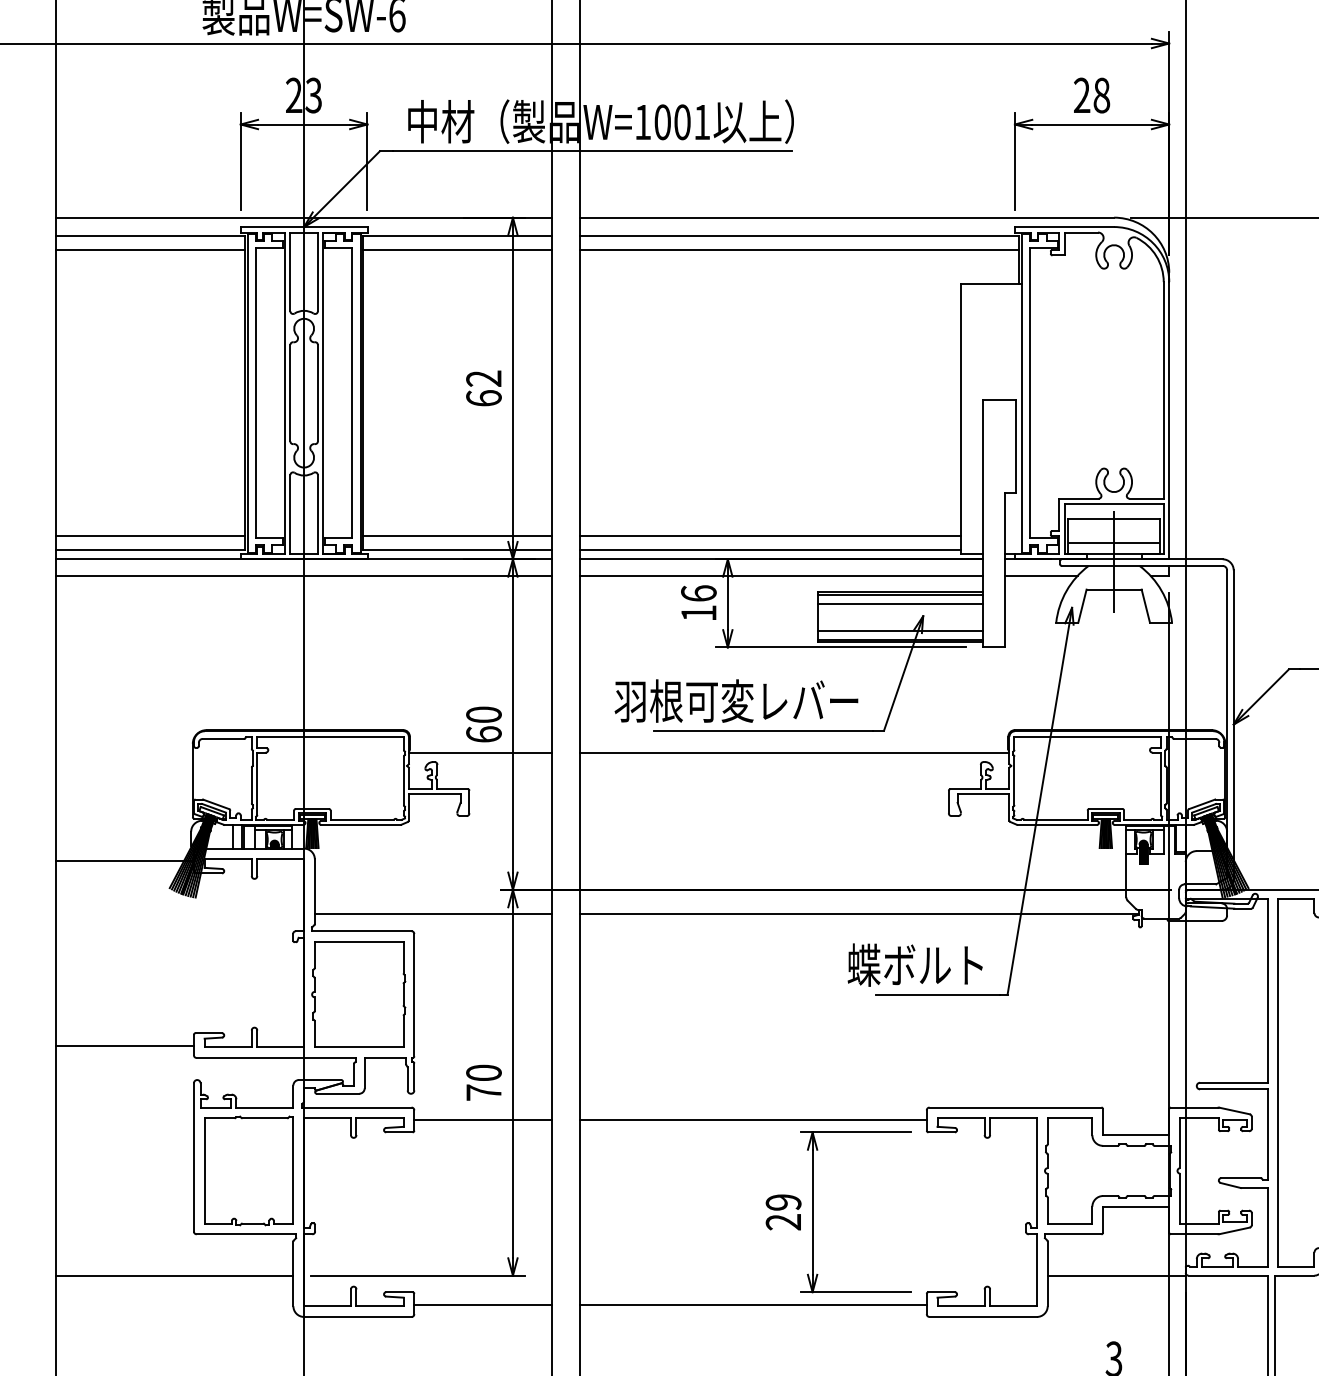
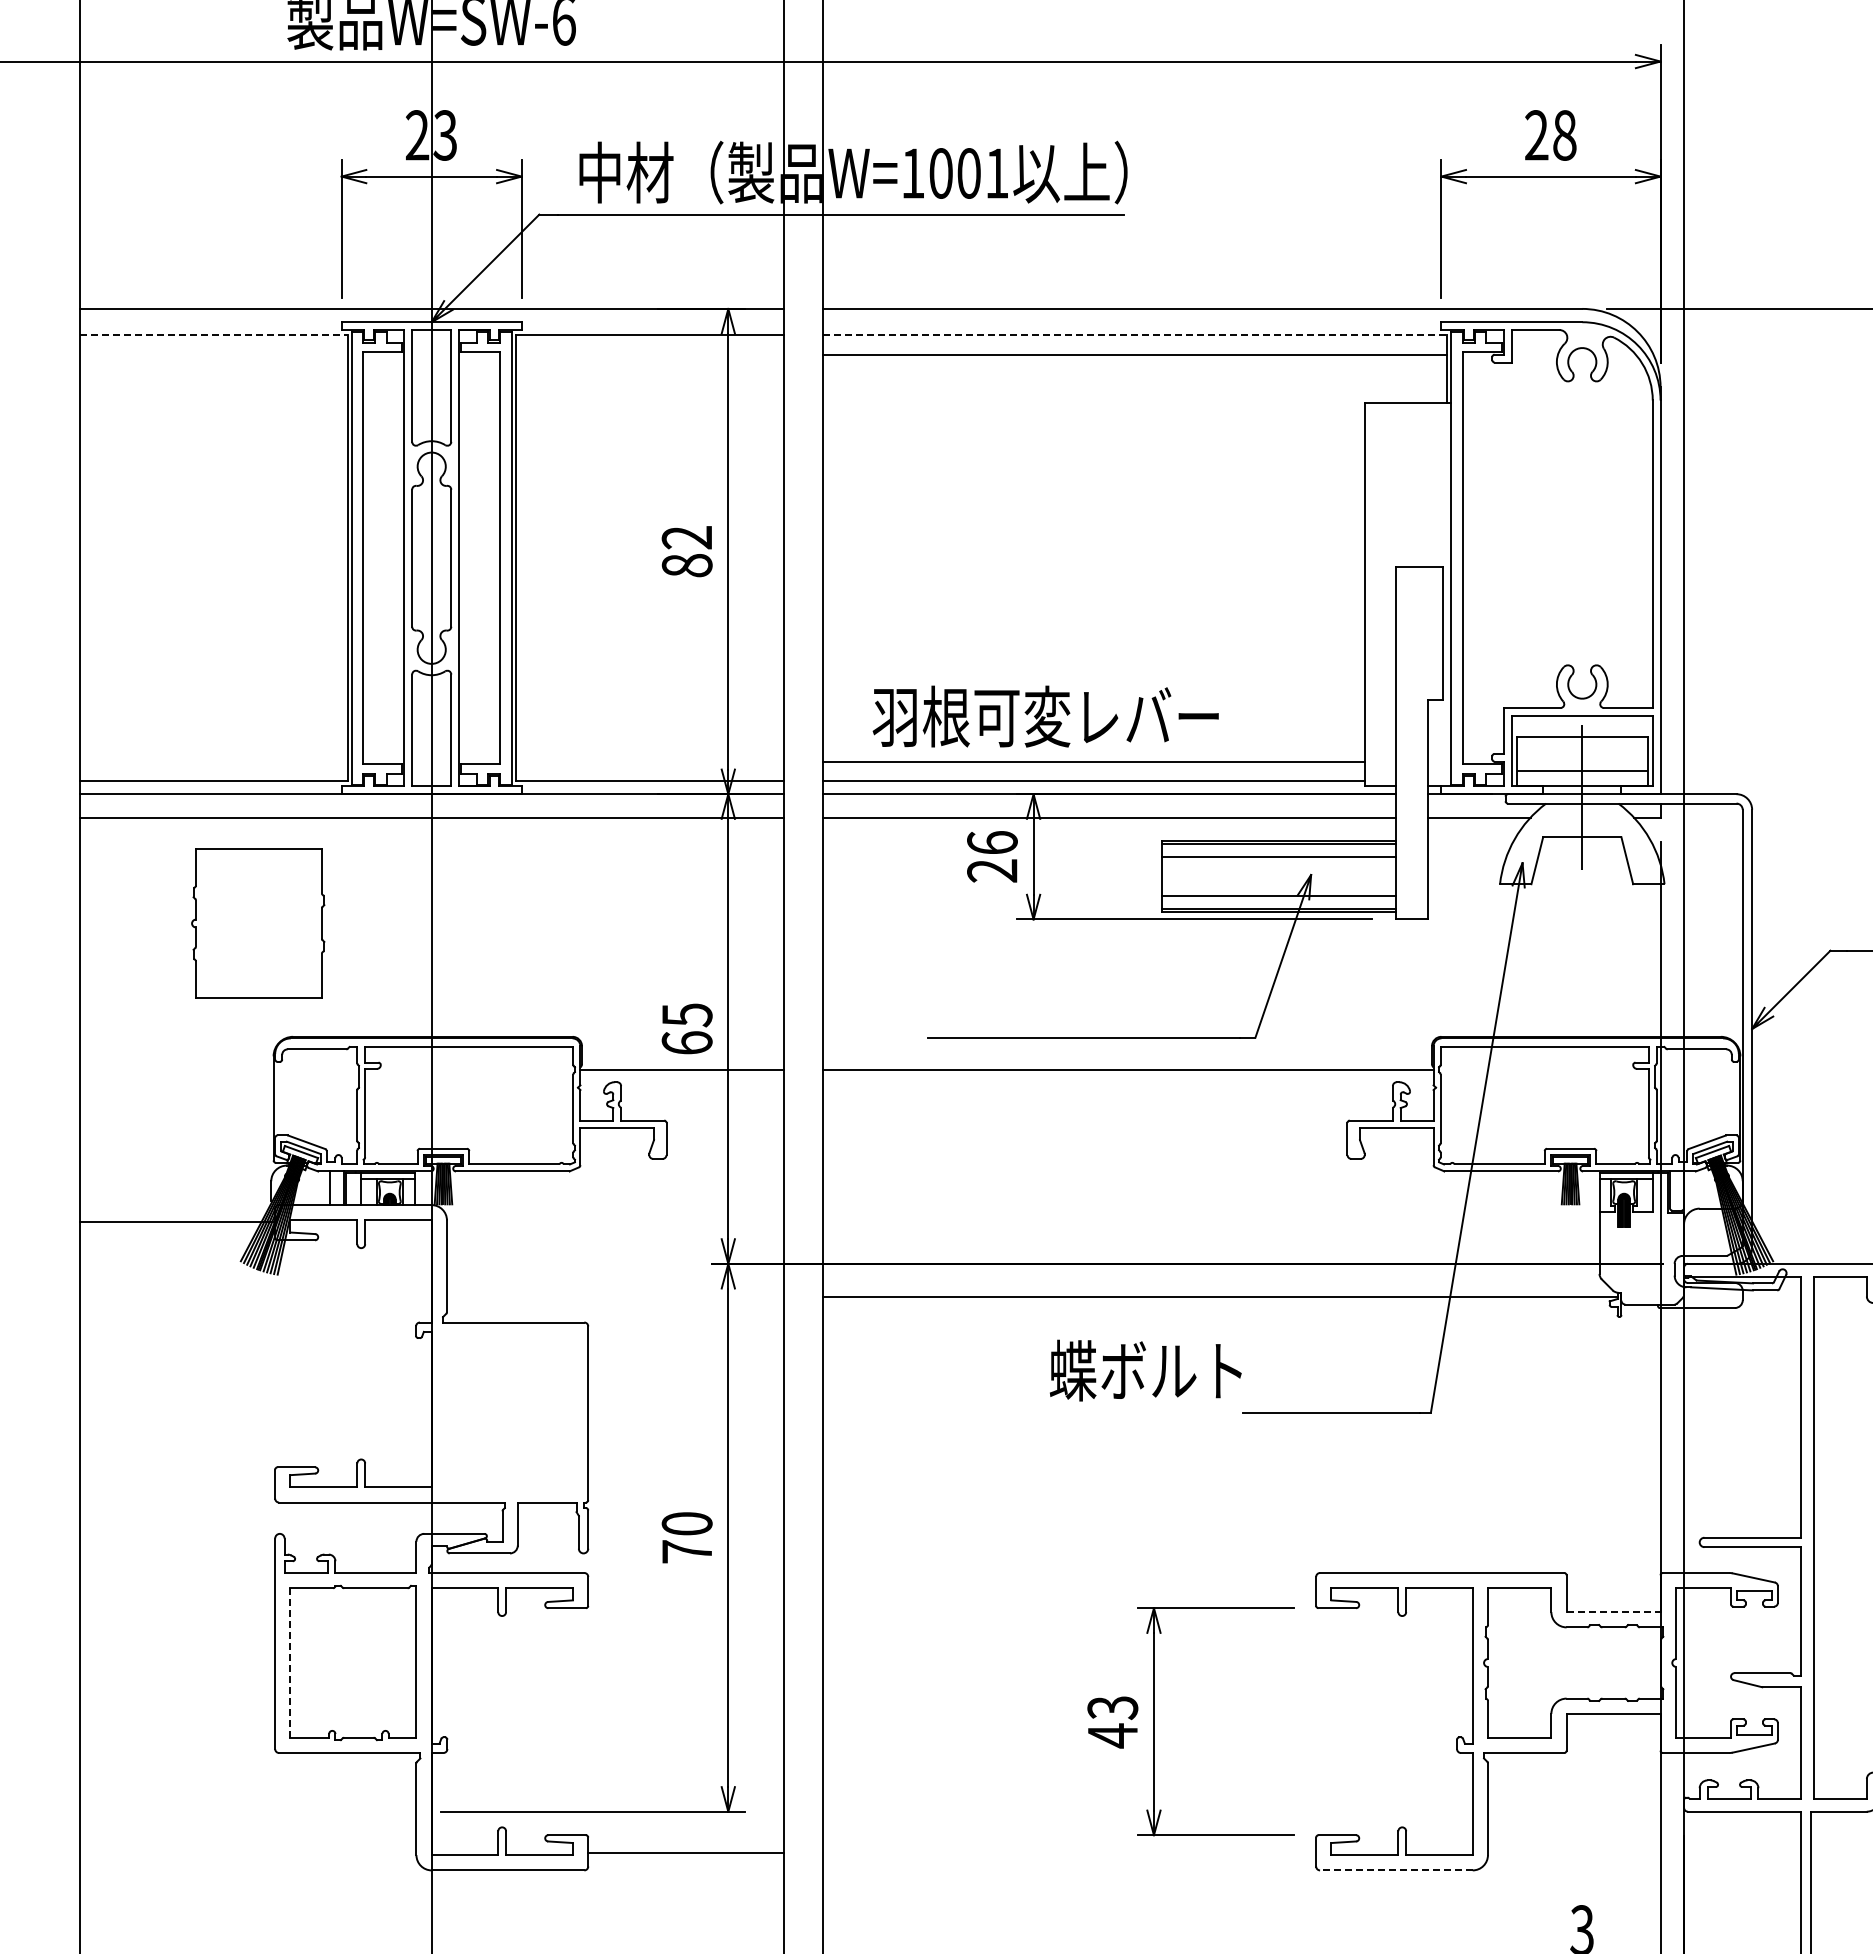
line: (151, 236) -> (214, 335), solid -> dashed
line: (799, 236) -> (1135, 335), solid -> dashed
line: (150, 249) -> (213, 354), removed
line: (457, 249) -> (649, 354), removed
text: (483, 398) -> (686, 565), 62 -> 82
line: (150, 536) -> (213, 761), removed
line: (457, 536) -> (649, 761), removed
text: (698, 613) -> (992, 870), 16 -> 26
text: (736, 701) -> (1045, 716), moved
text: (483, 715) -> (686, 1015), 60 -> 65
line: (432, 913) -> (614, 1297), removed
text: (915, 965) -> (1145, 1370), moved
part: (358, 994) -> (258, 923), moved
line: (125, 1045) -> (177, 1485), removed
line: (482, 1119) -> (685, 1590), removed
line: (753, 1119) -> (1069, 1590), removed
line: (1136, 1135) -> (1613, 1612), solid -> dashed
line: (204, 1171) -> (290, 1663), solid -> dashed
text: (783, 1212) -> (1112, 1722), 29 -> 43
line: (174, 1275) -> (247, 1811), removed
line: (1116, 1275) -> (1585, 1811), removed
line: (753, 1305) -> (1069, 1853), removed
line: (982, 1317) -> (1395, 1870), solid -> dashed

